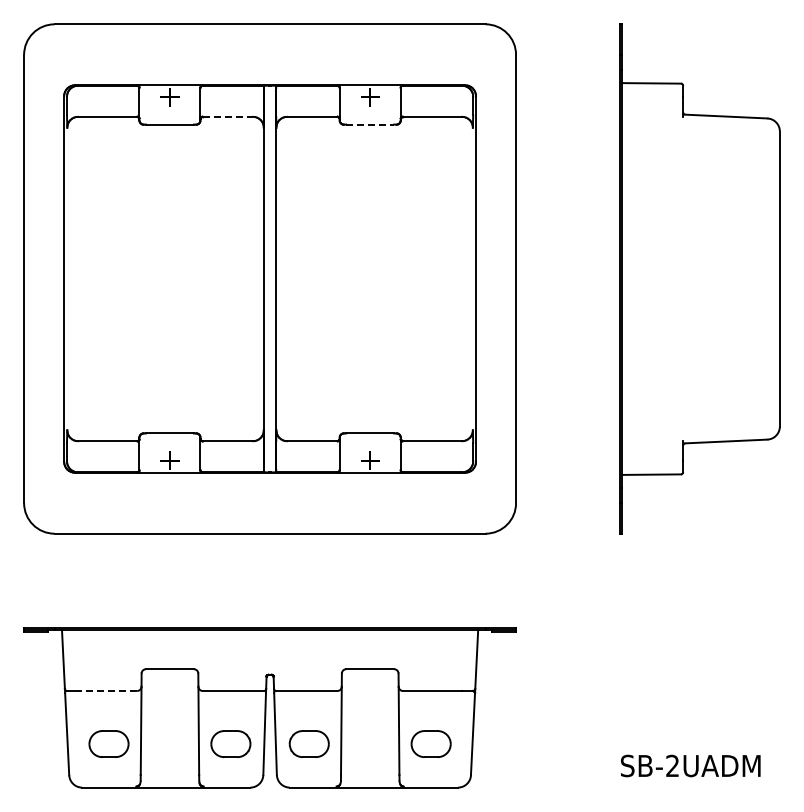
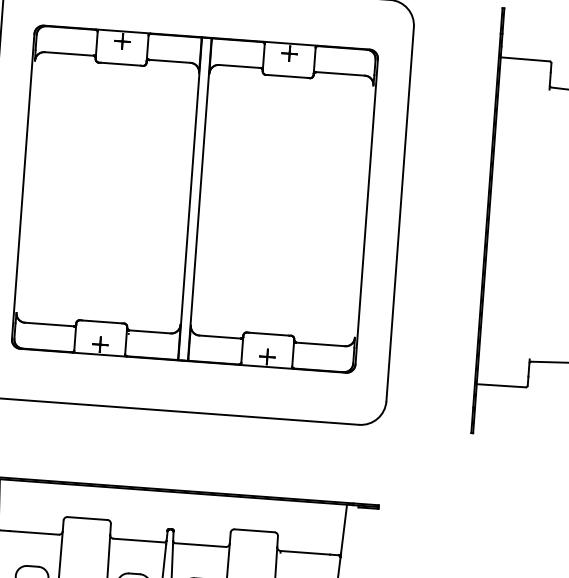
line: (228, 116) -> (170, 61), dashed -> solid
line: (370, 124) -> (288, 76), dashed -> solid
line: (107, 690) -> (34, 532), dashed -> solid

